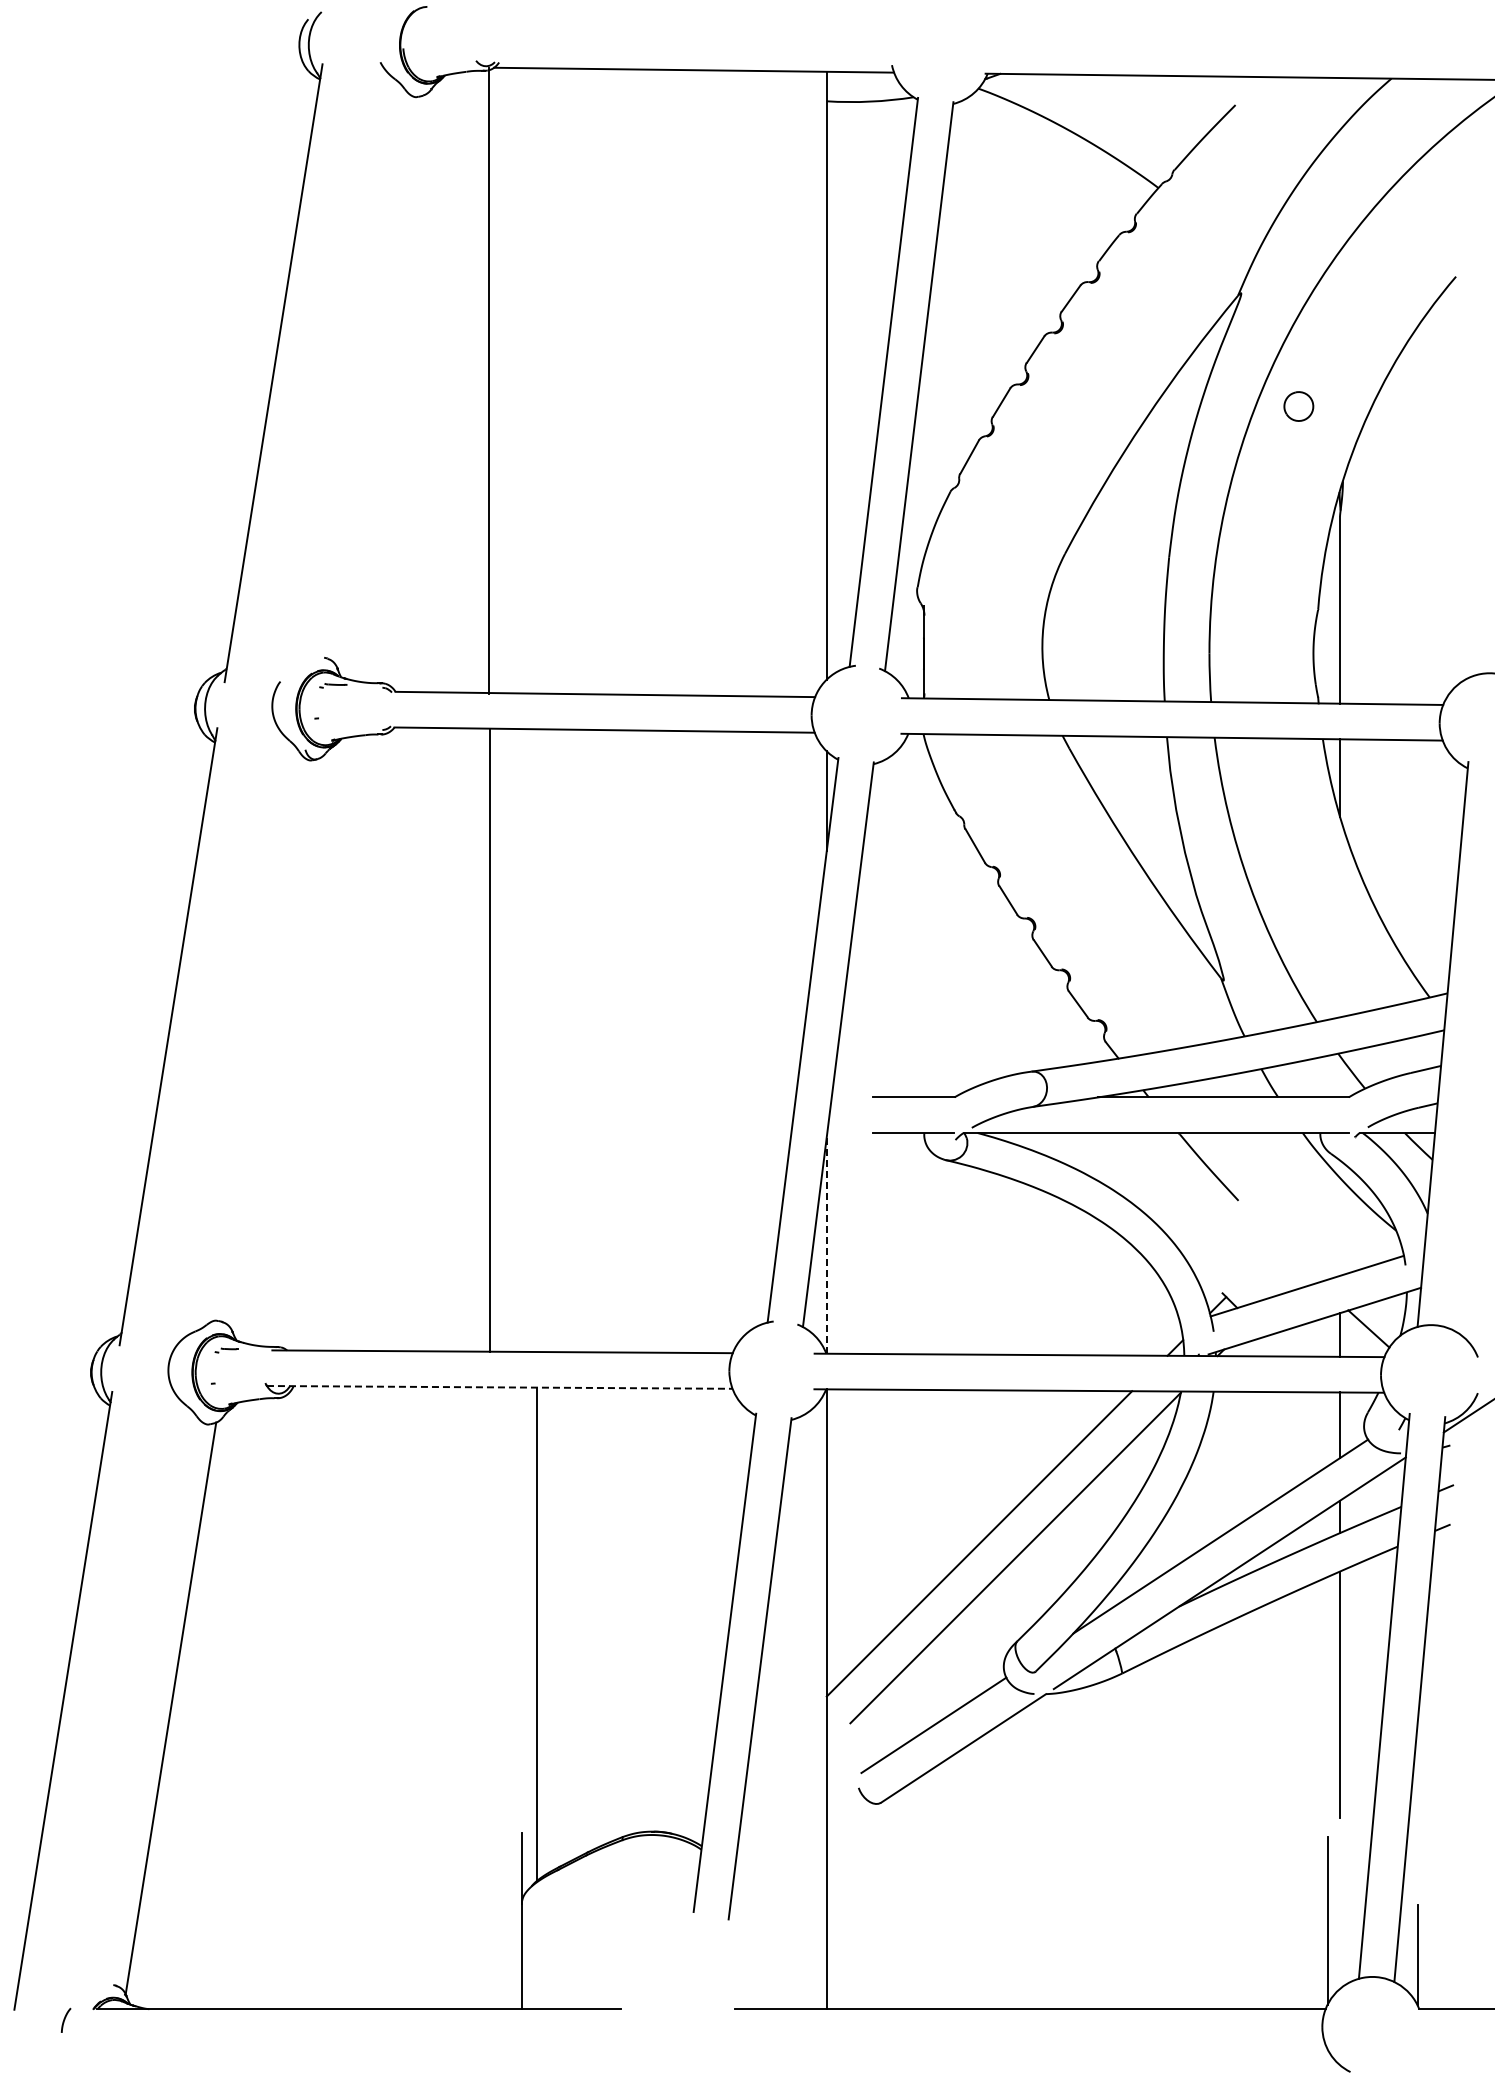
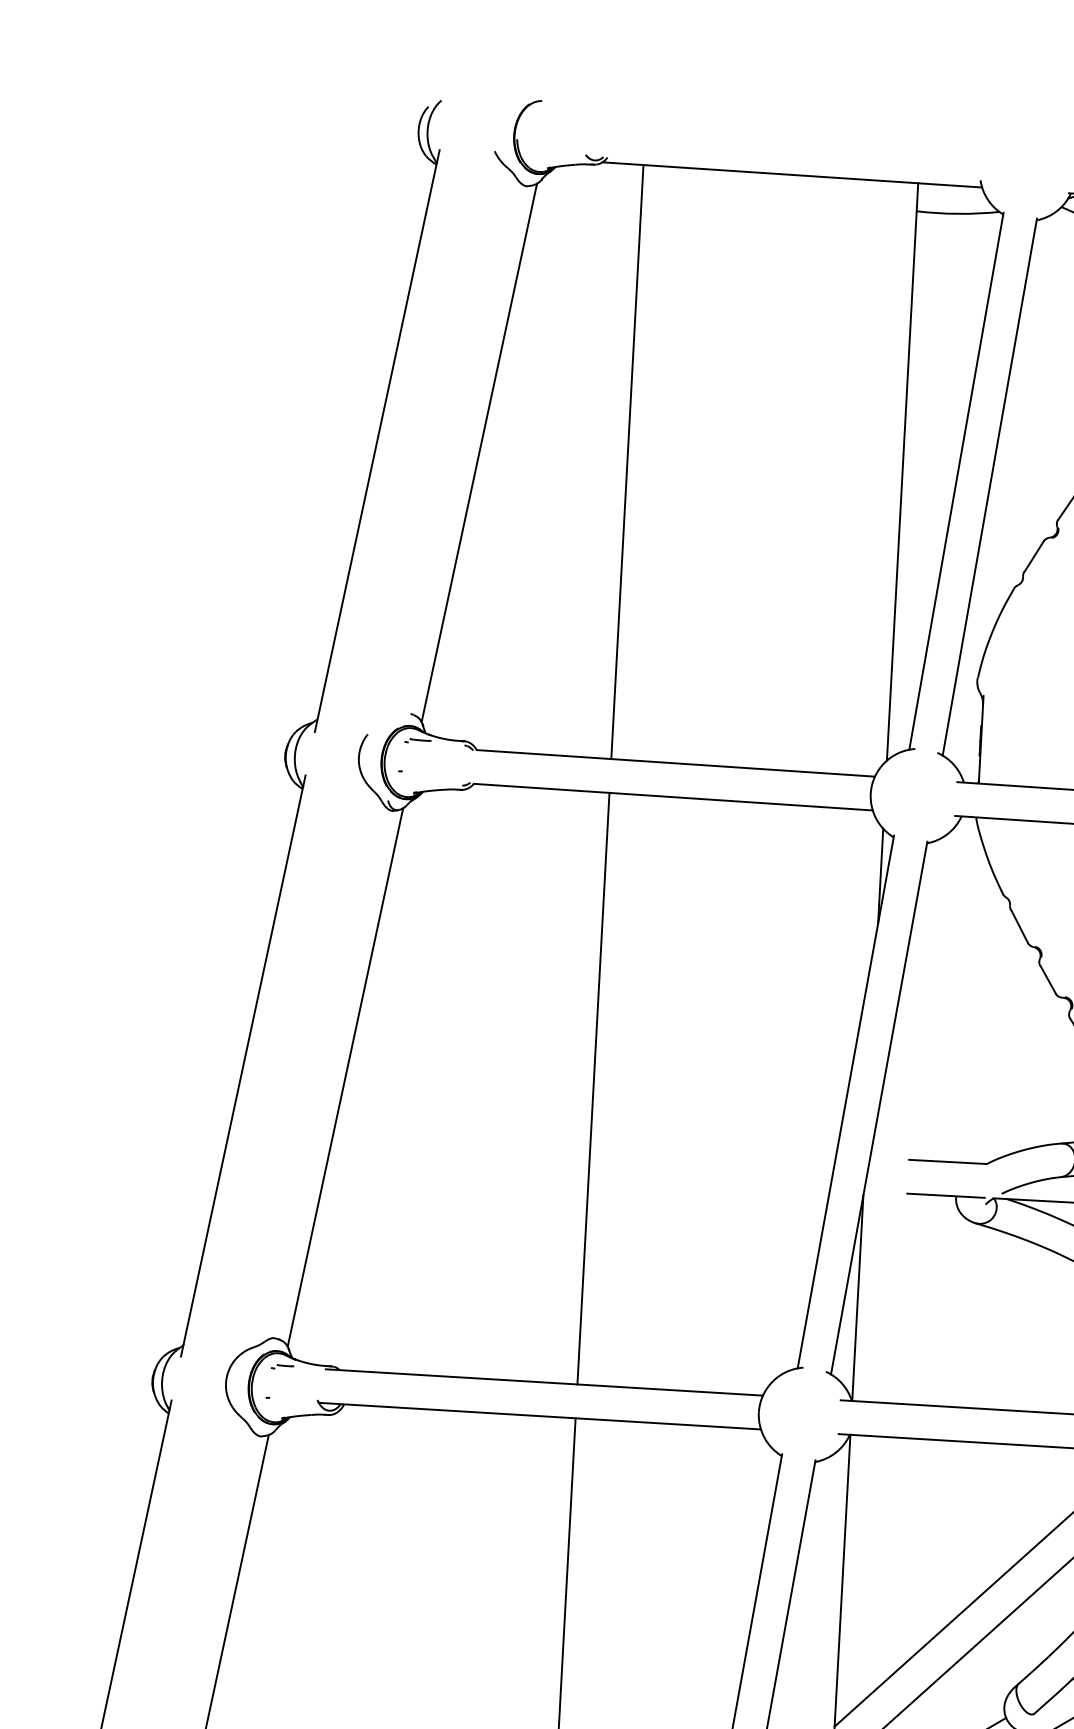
line: (381, 379) -> (479, 452), added
line: (489, 380) -> (627, 461), moved
line: (490, 1040) -> (593, 1088), moved
line: (276, 1042) -> (345, 1077), added
line: (826, 1245) -> (857, 1298), dashed -> solid
line: (499, 1387) -> (539, 1416), dashed -> solid

